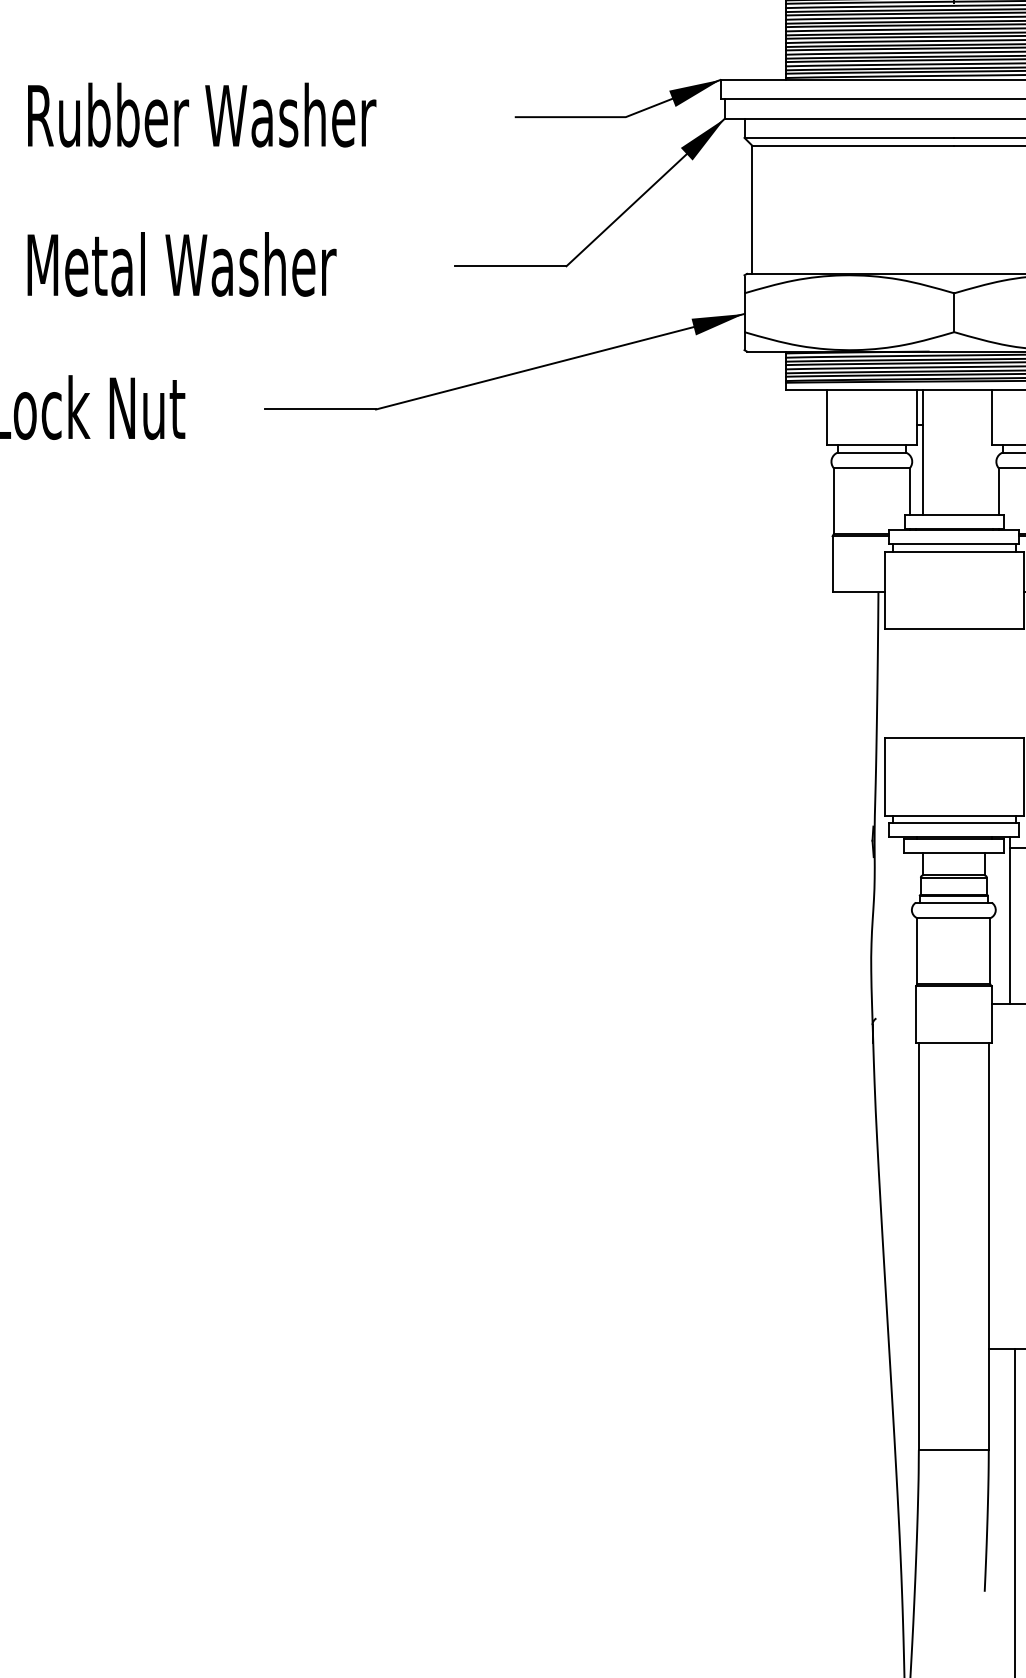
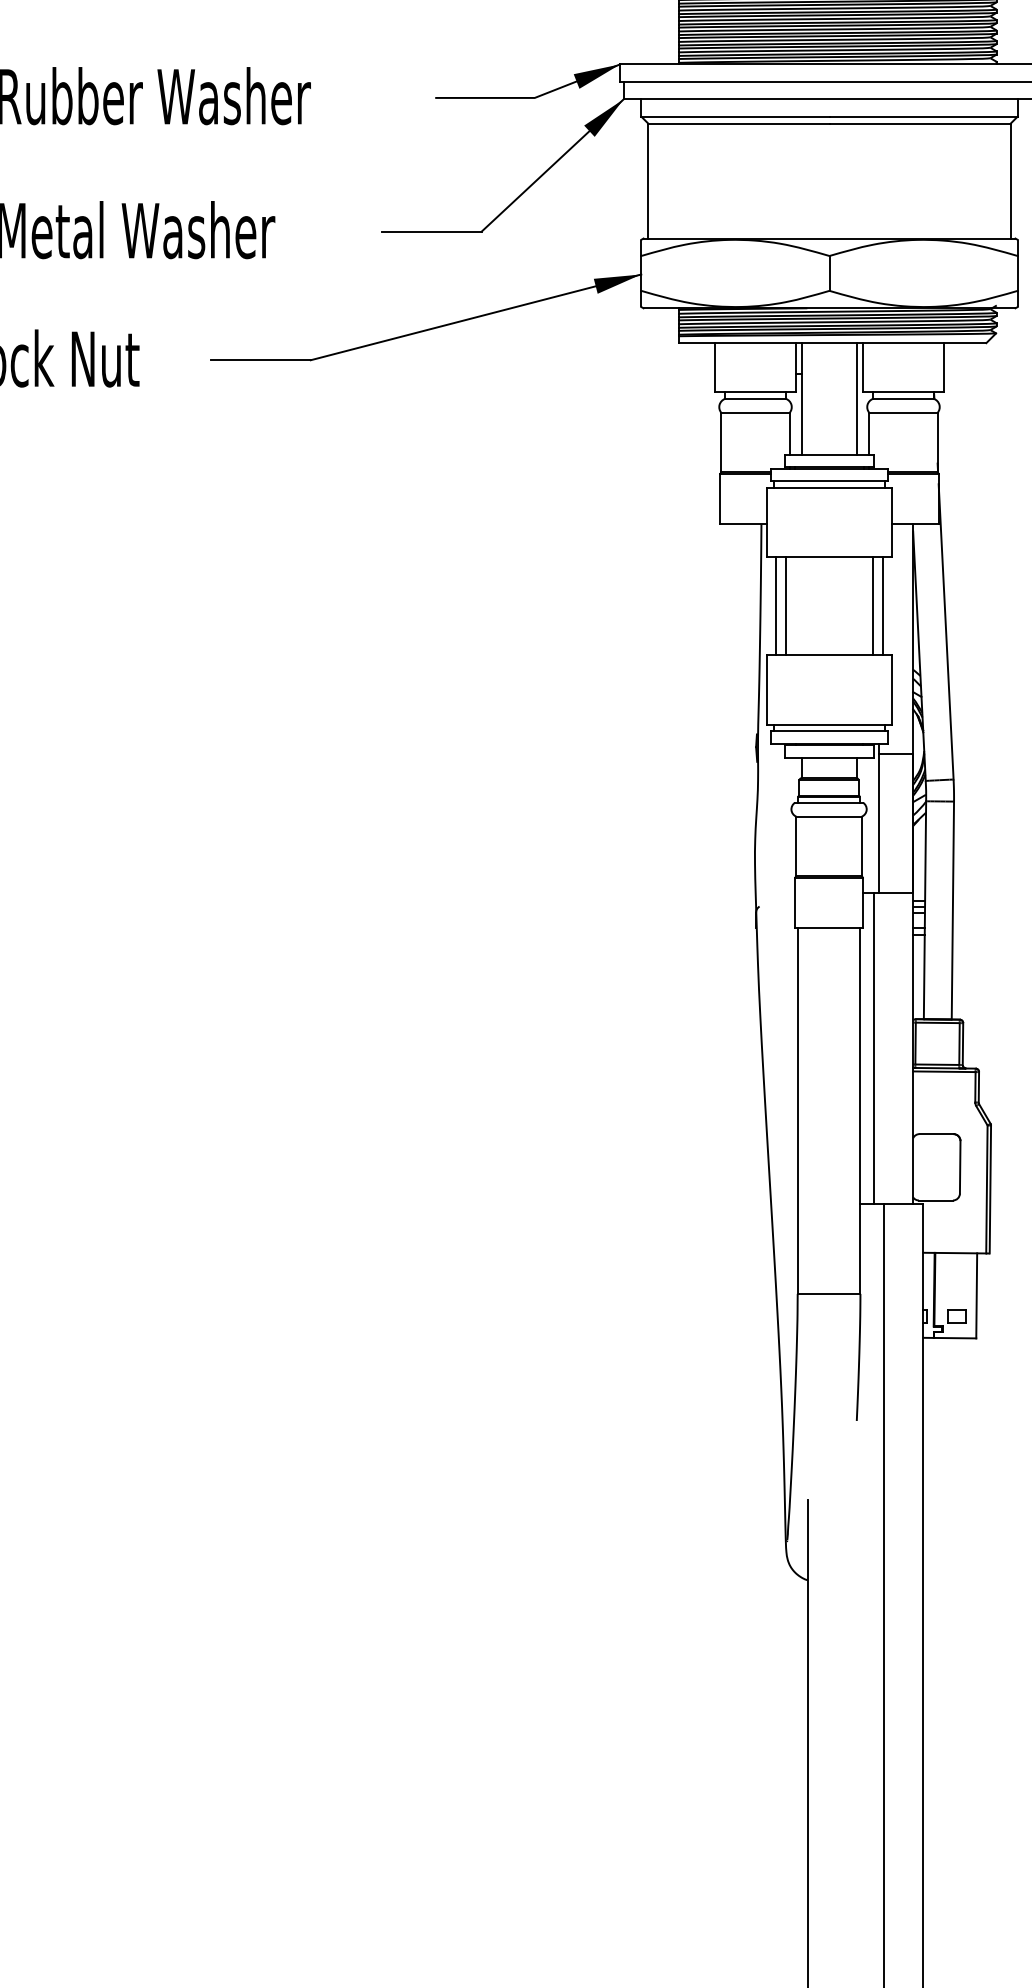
line: (985, 452) -> (857, 398), added
line: (894, 683) -> (775, 606), added
line: (906, 683) -> (786, 606), added
line: (1002, 683) -> (872, 606), added
line: (1014, 683) -> (883, 606), added
line: (1003, 1176) -> (873, 1048), added

